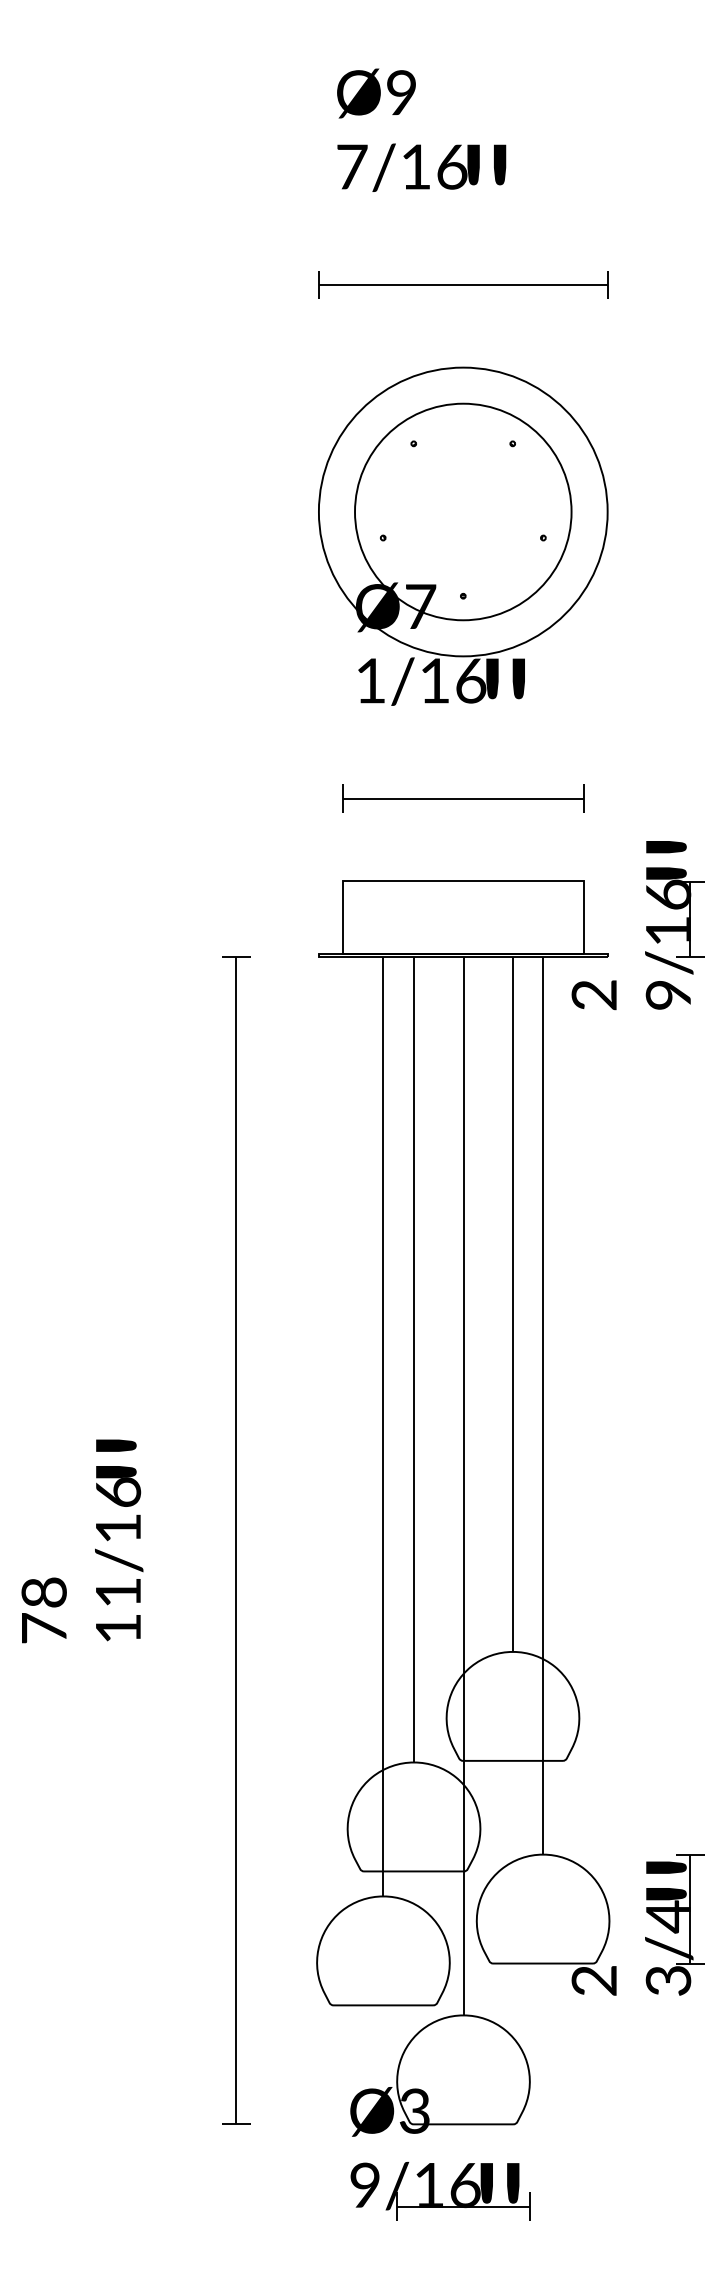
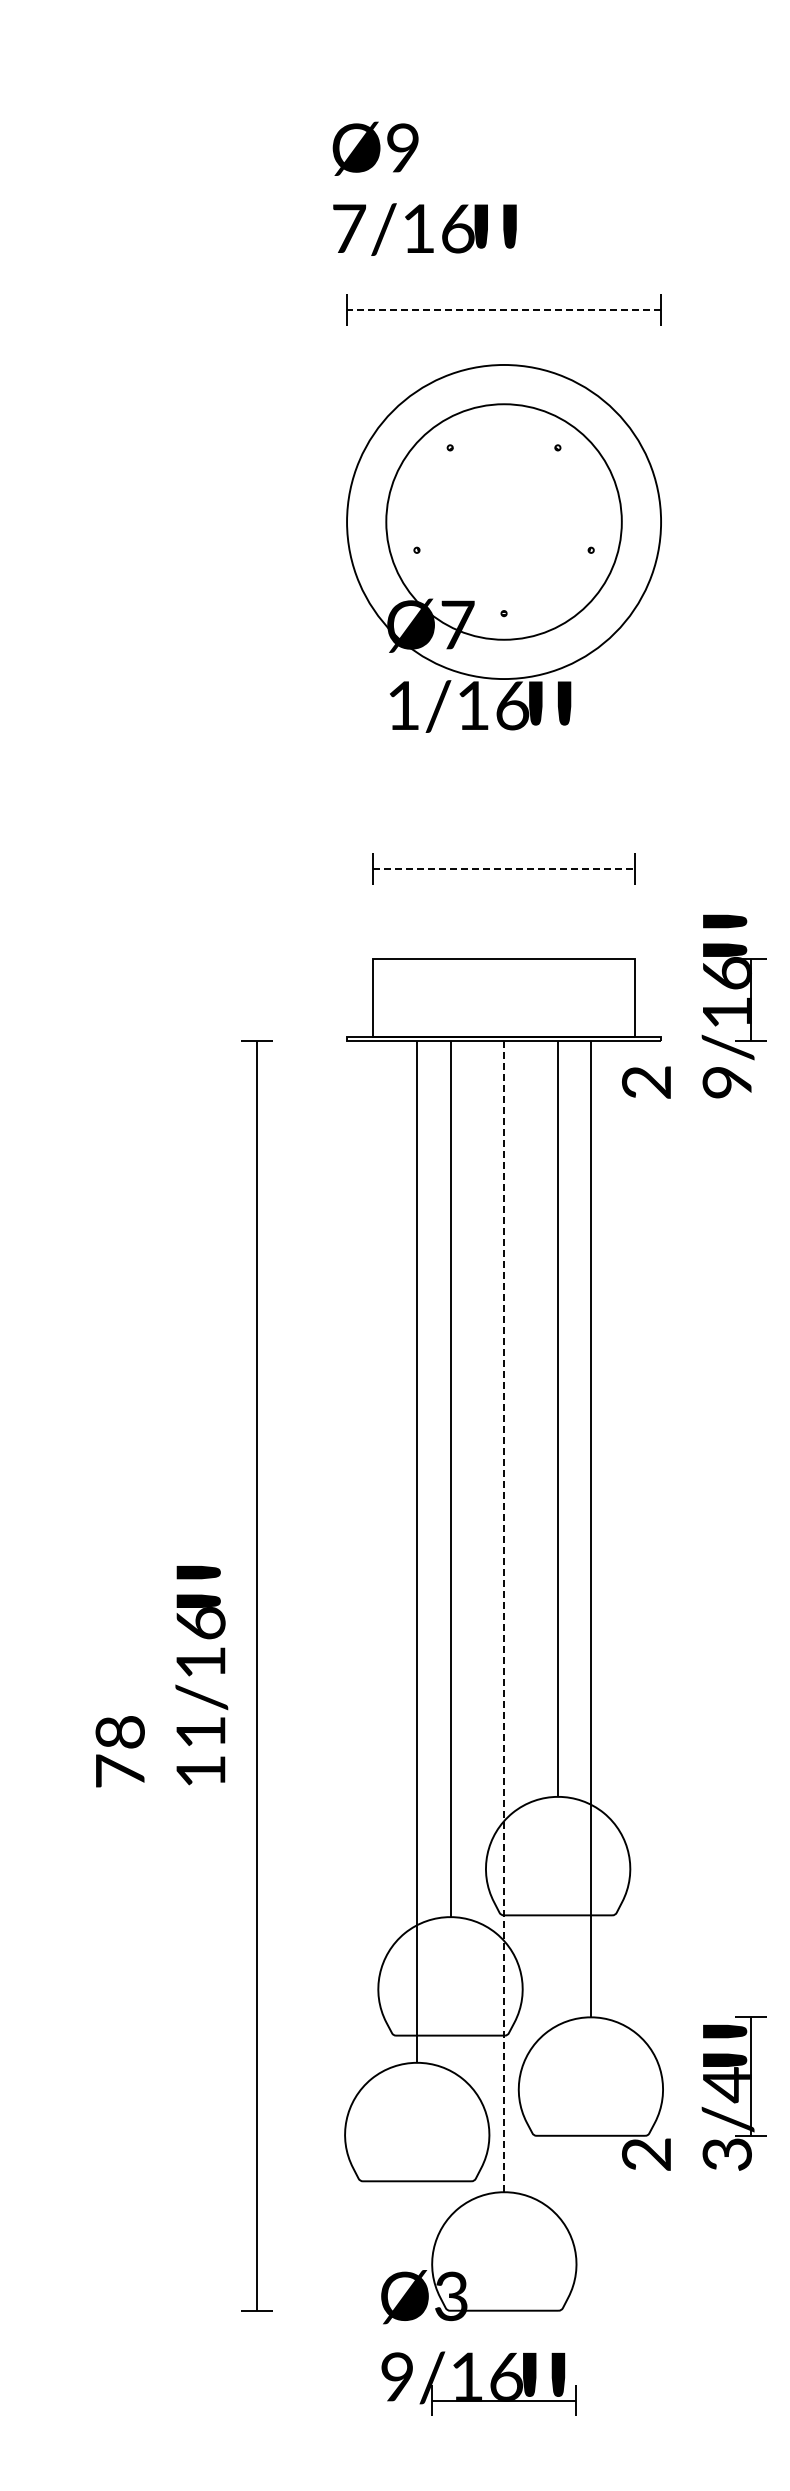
text: (421, 129) -> (424, 188), moved
line: (462, 285) -> (503, 310), solid -> dashed
part: (462, 536) -> (503, 548), moved
line: (463, 799) -> (504, 869), solid -> dashed
line: (463, 1486) -> (504, 1616), solid -> dashed
text: (82, 1541) -> (161, 1676), moved

